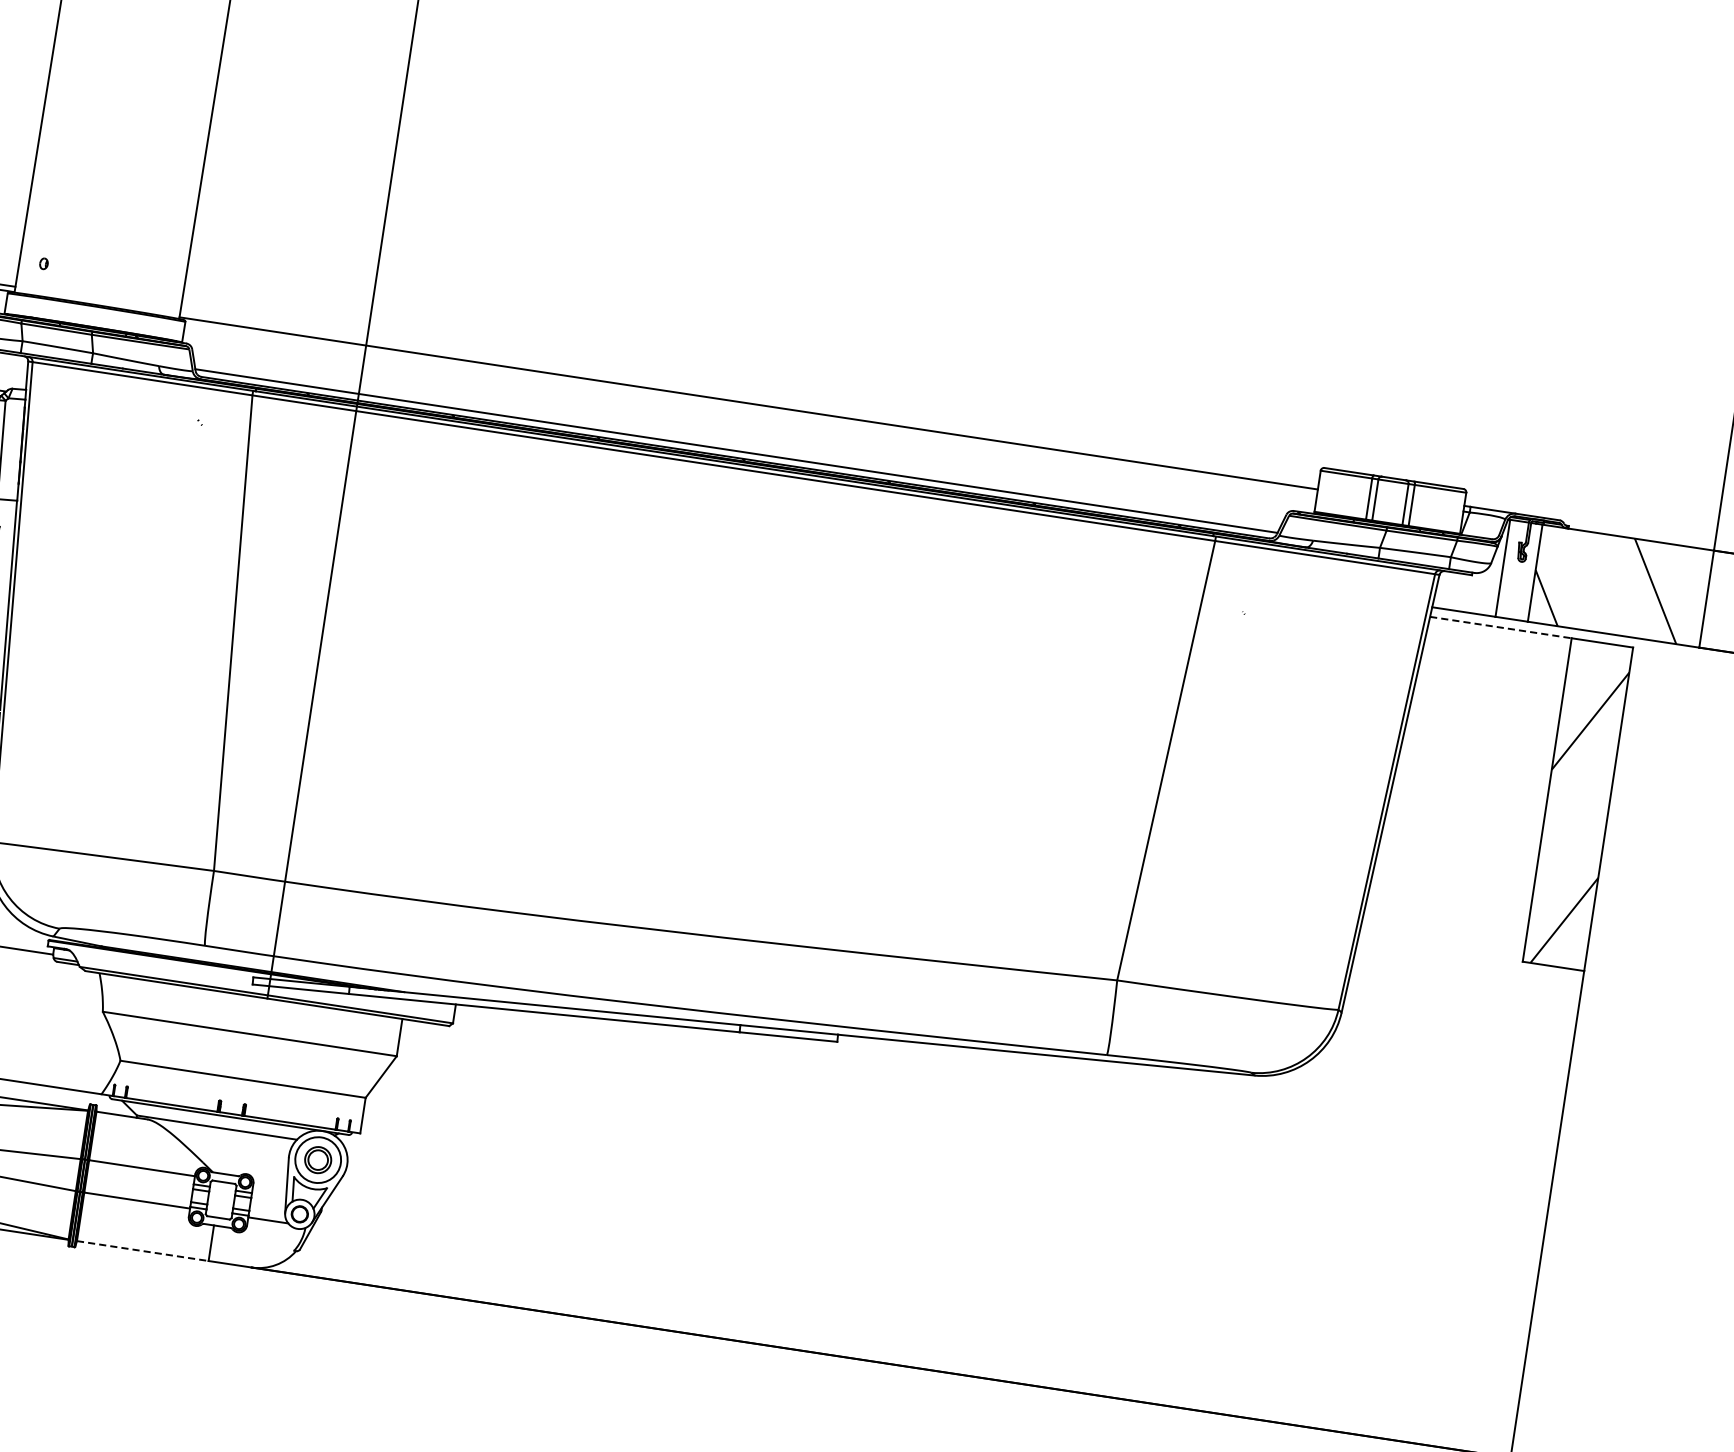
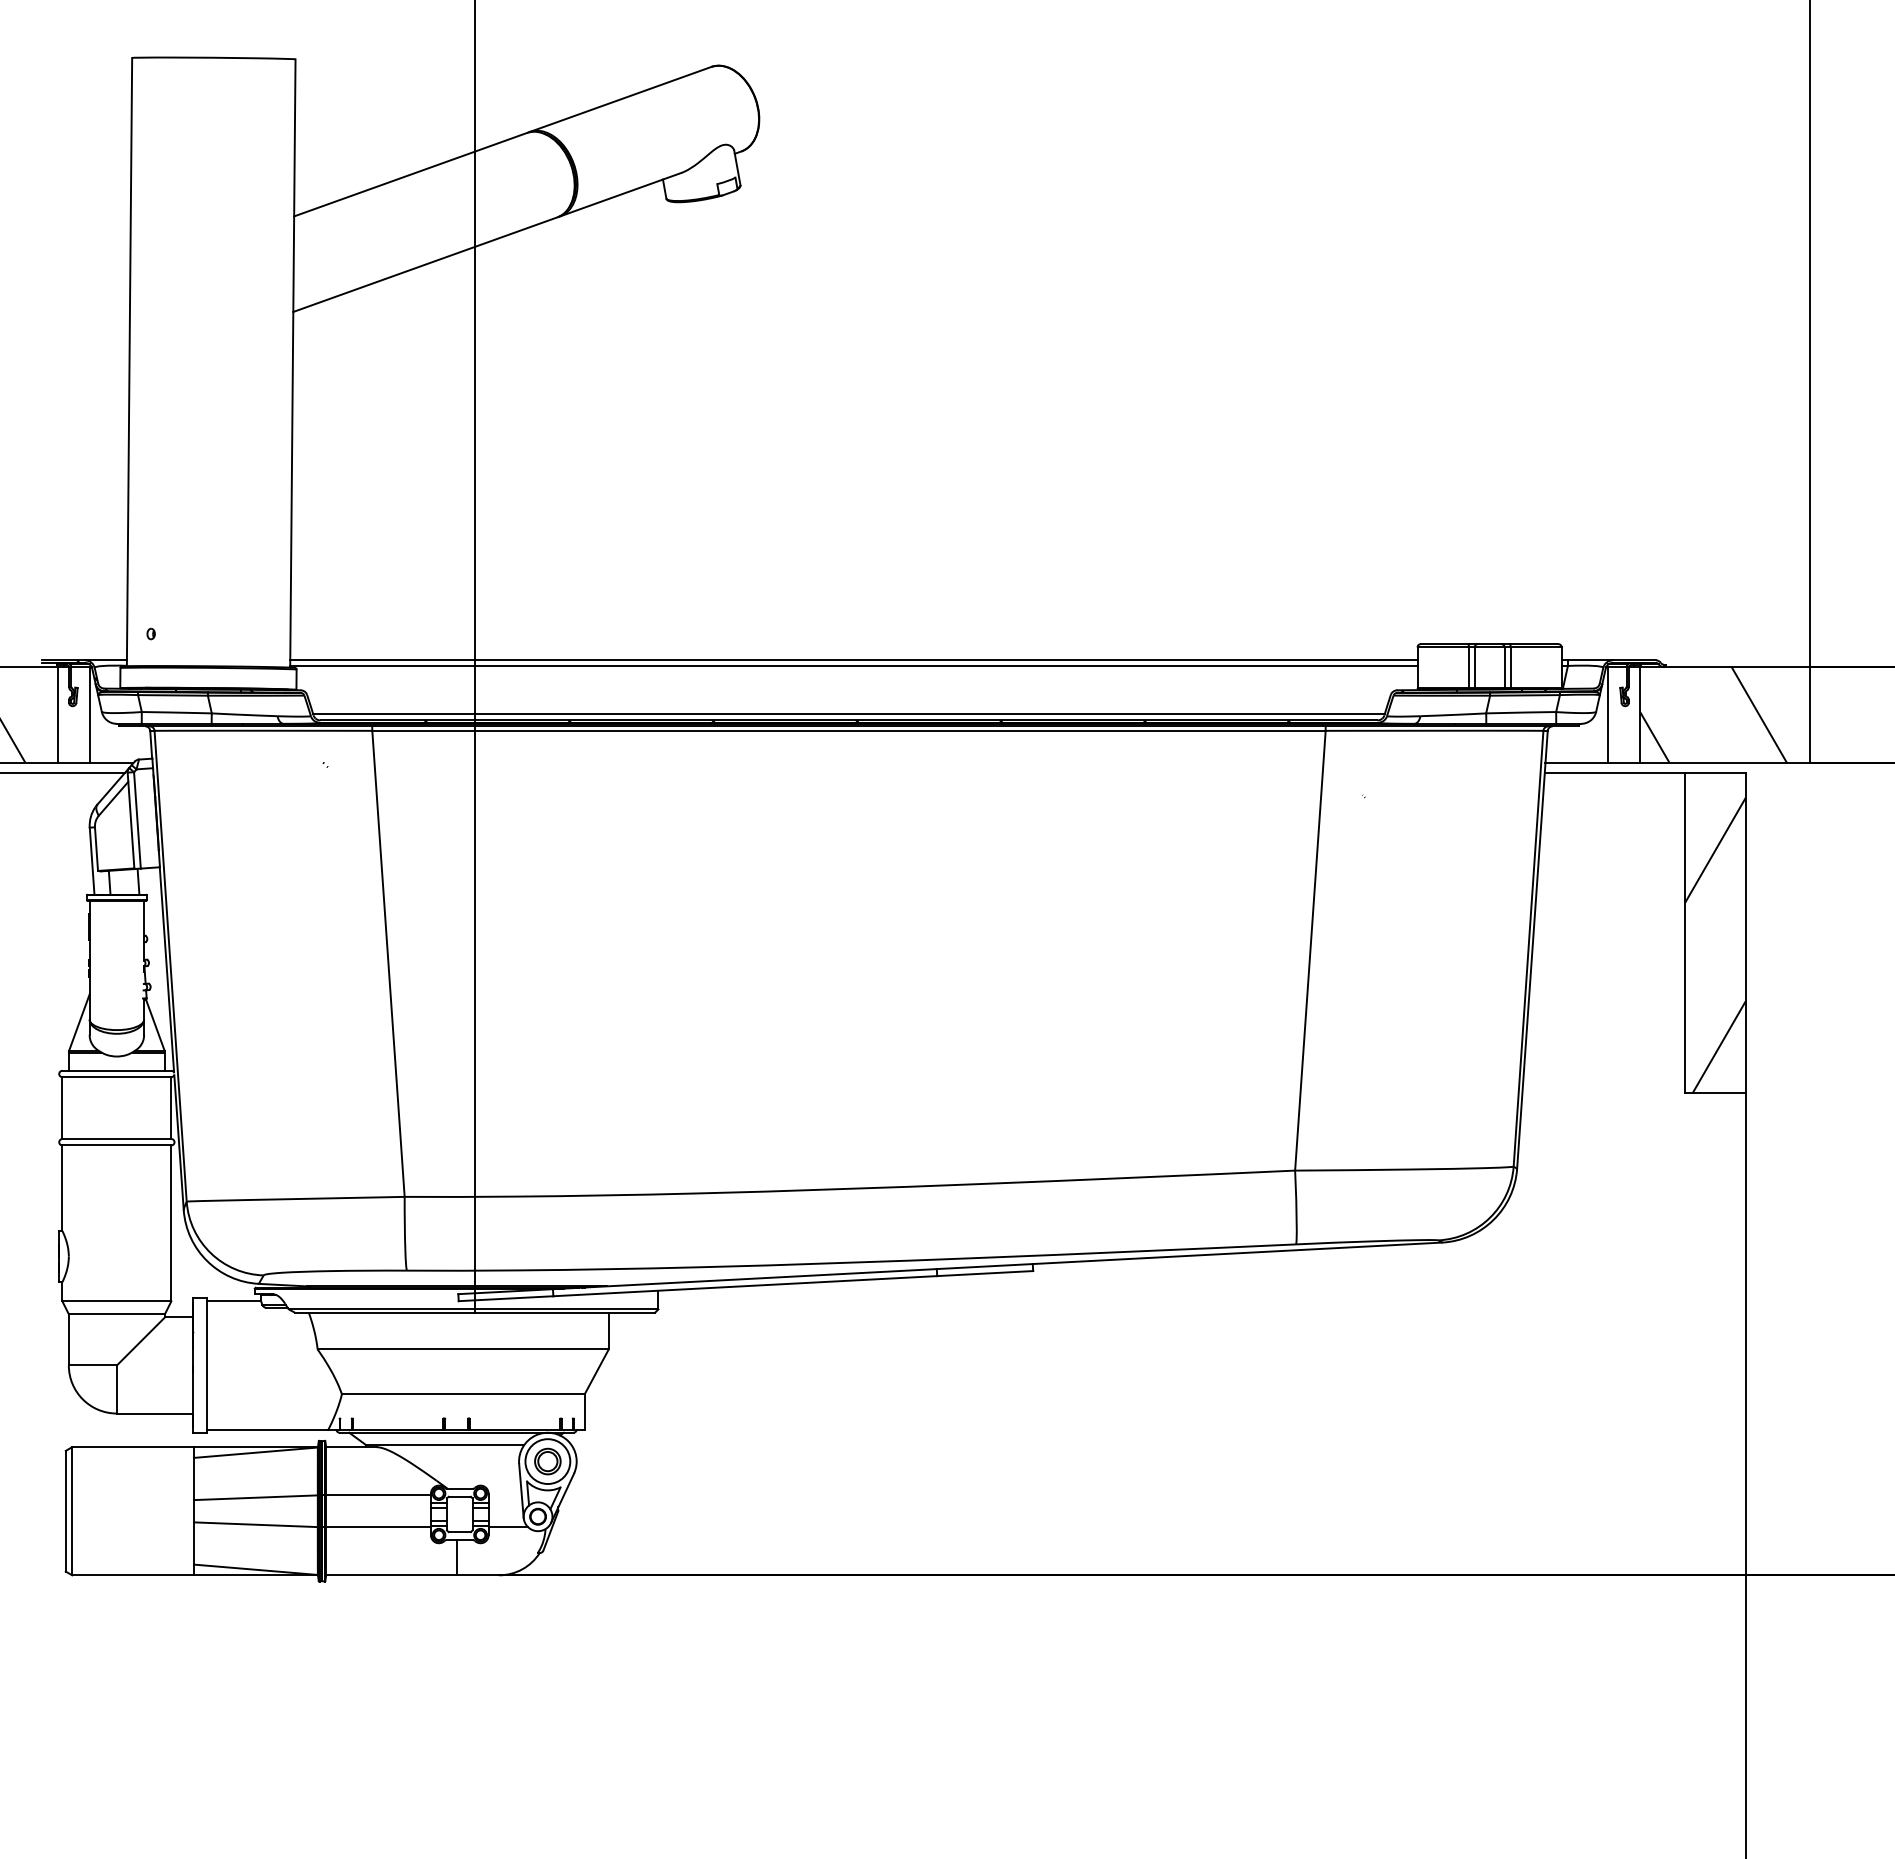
line: (749, 397) -> (853, 660), added
line: (1501, 627) -> (1615, 772), dashed -> solid
line: (142, 1251) -> (391, 1575), dashed -> solid

